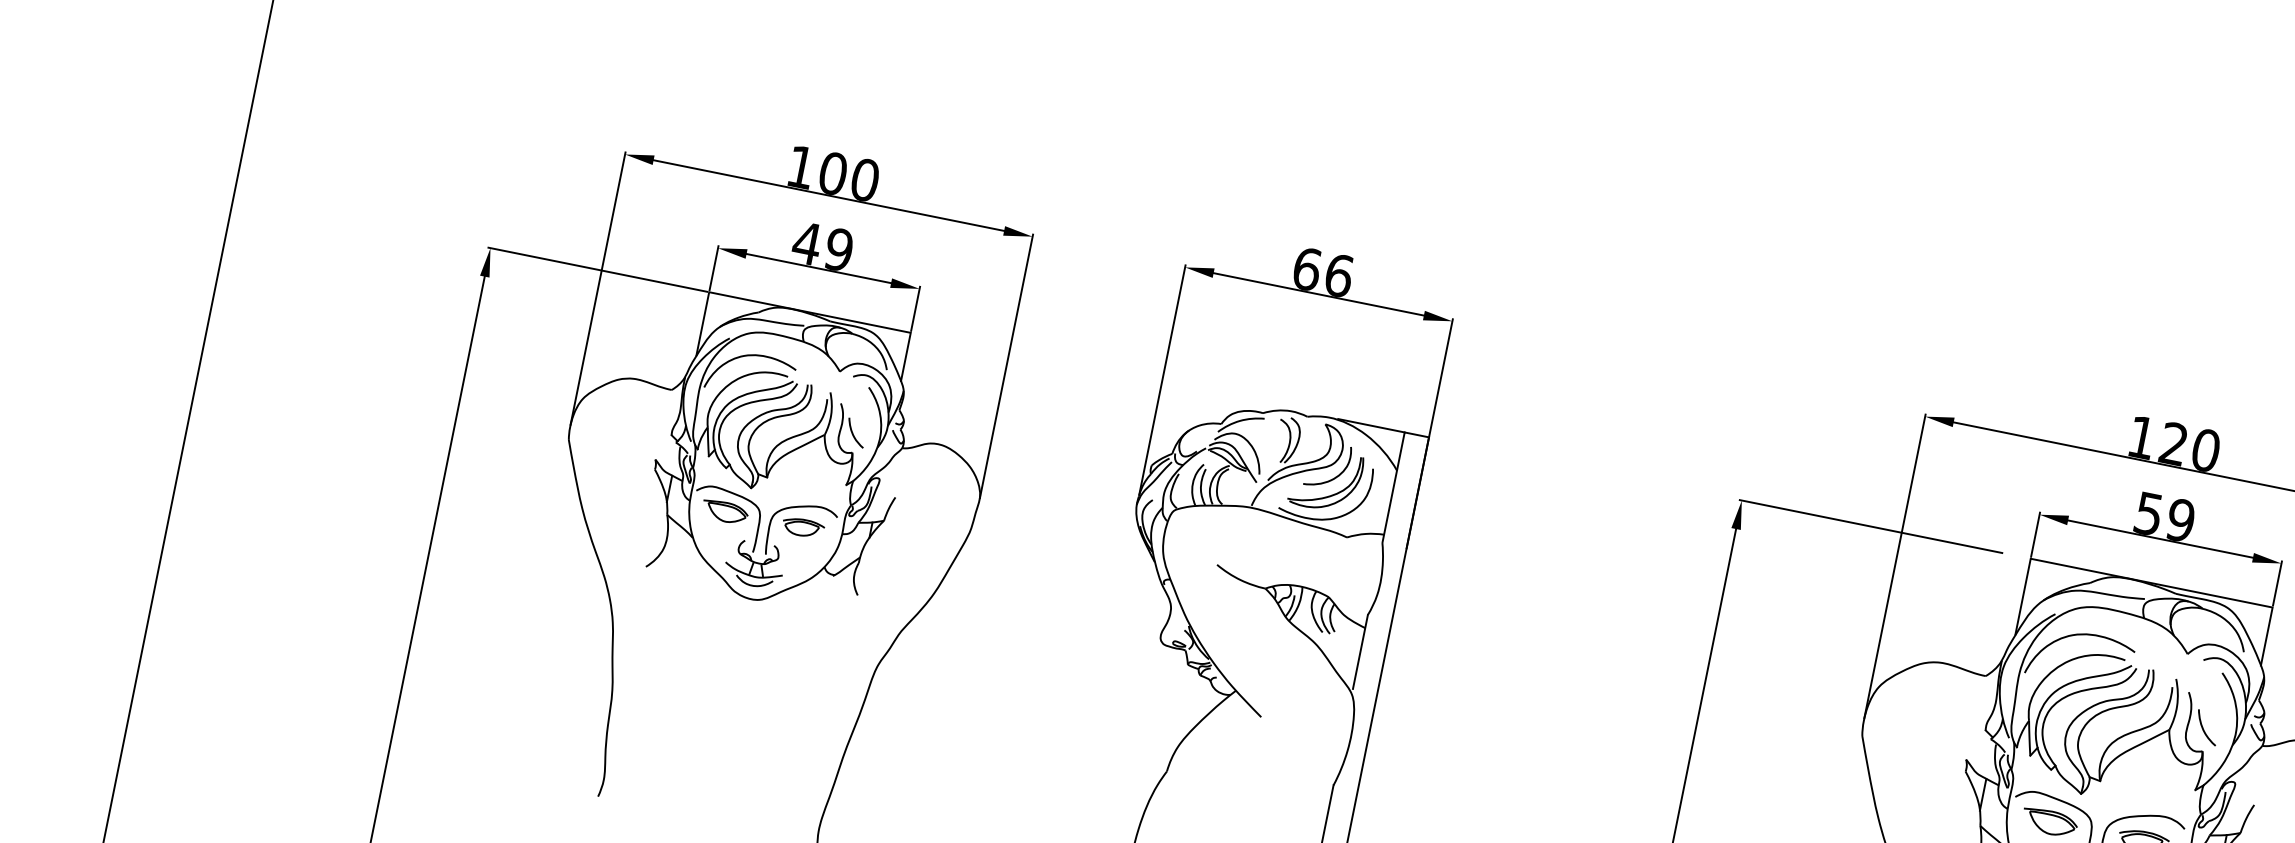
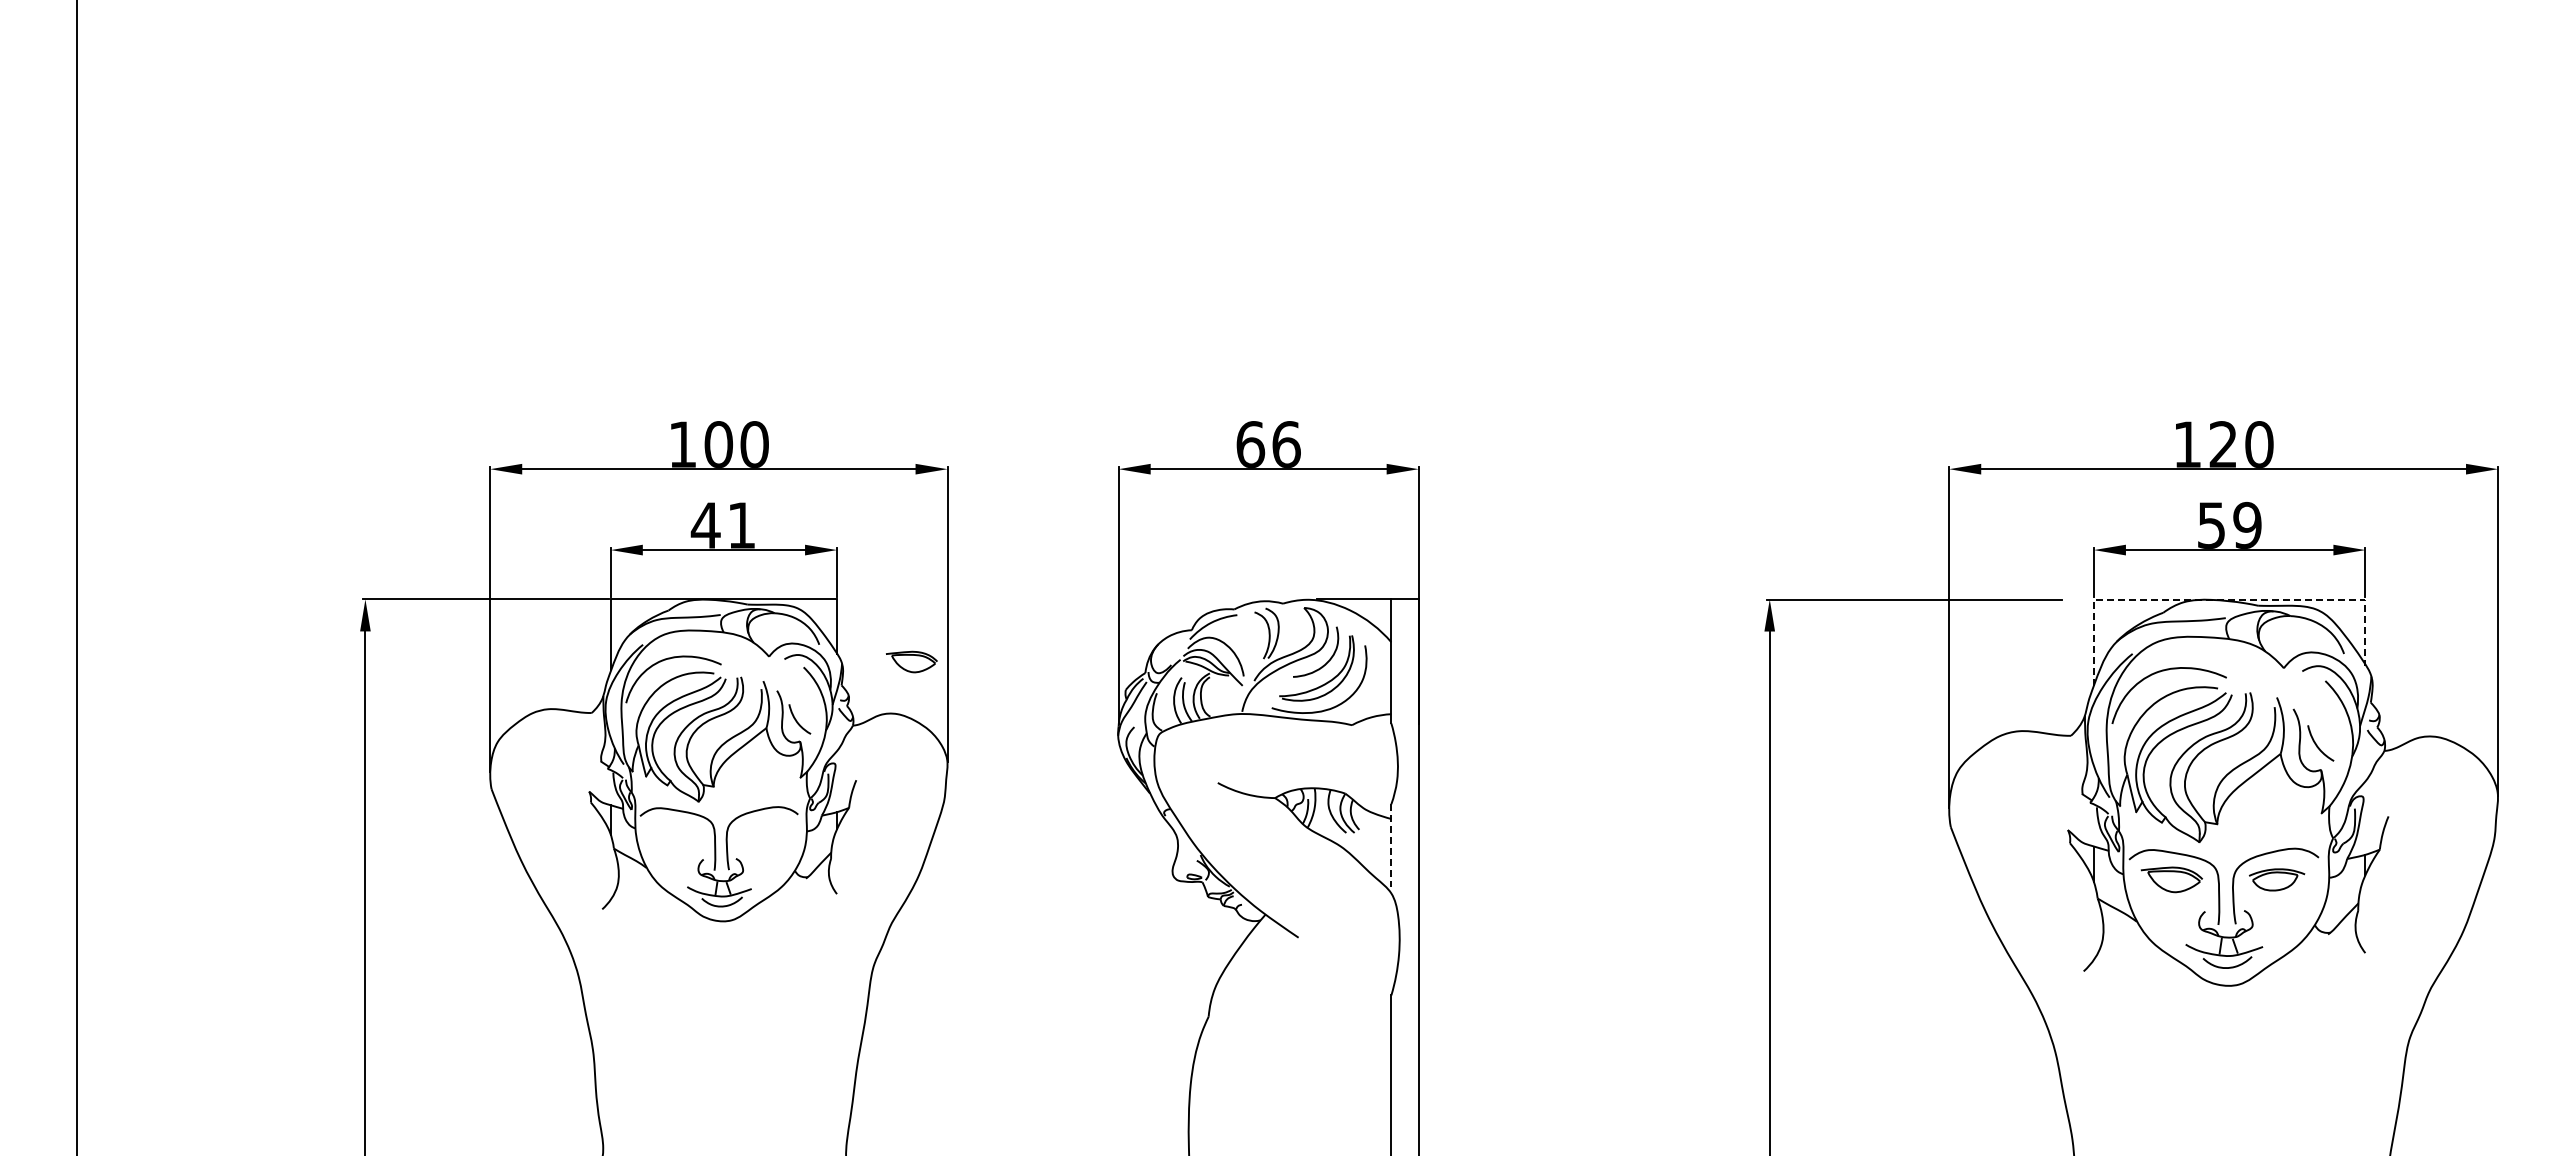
text: (839, 248) -> (741, 524), 49 -> 41
part: (724, 511) -> (911, 661), moved
part: (803, 527) -> (763, 832), removed
line: (2142, 581) -> (2219, 599), solid -> dashed
line: (1360, 651) -> (1391, 845), solid -> dashed

